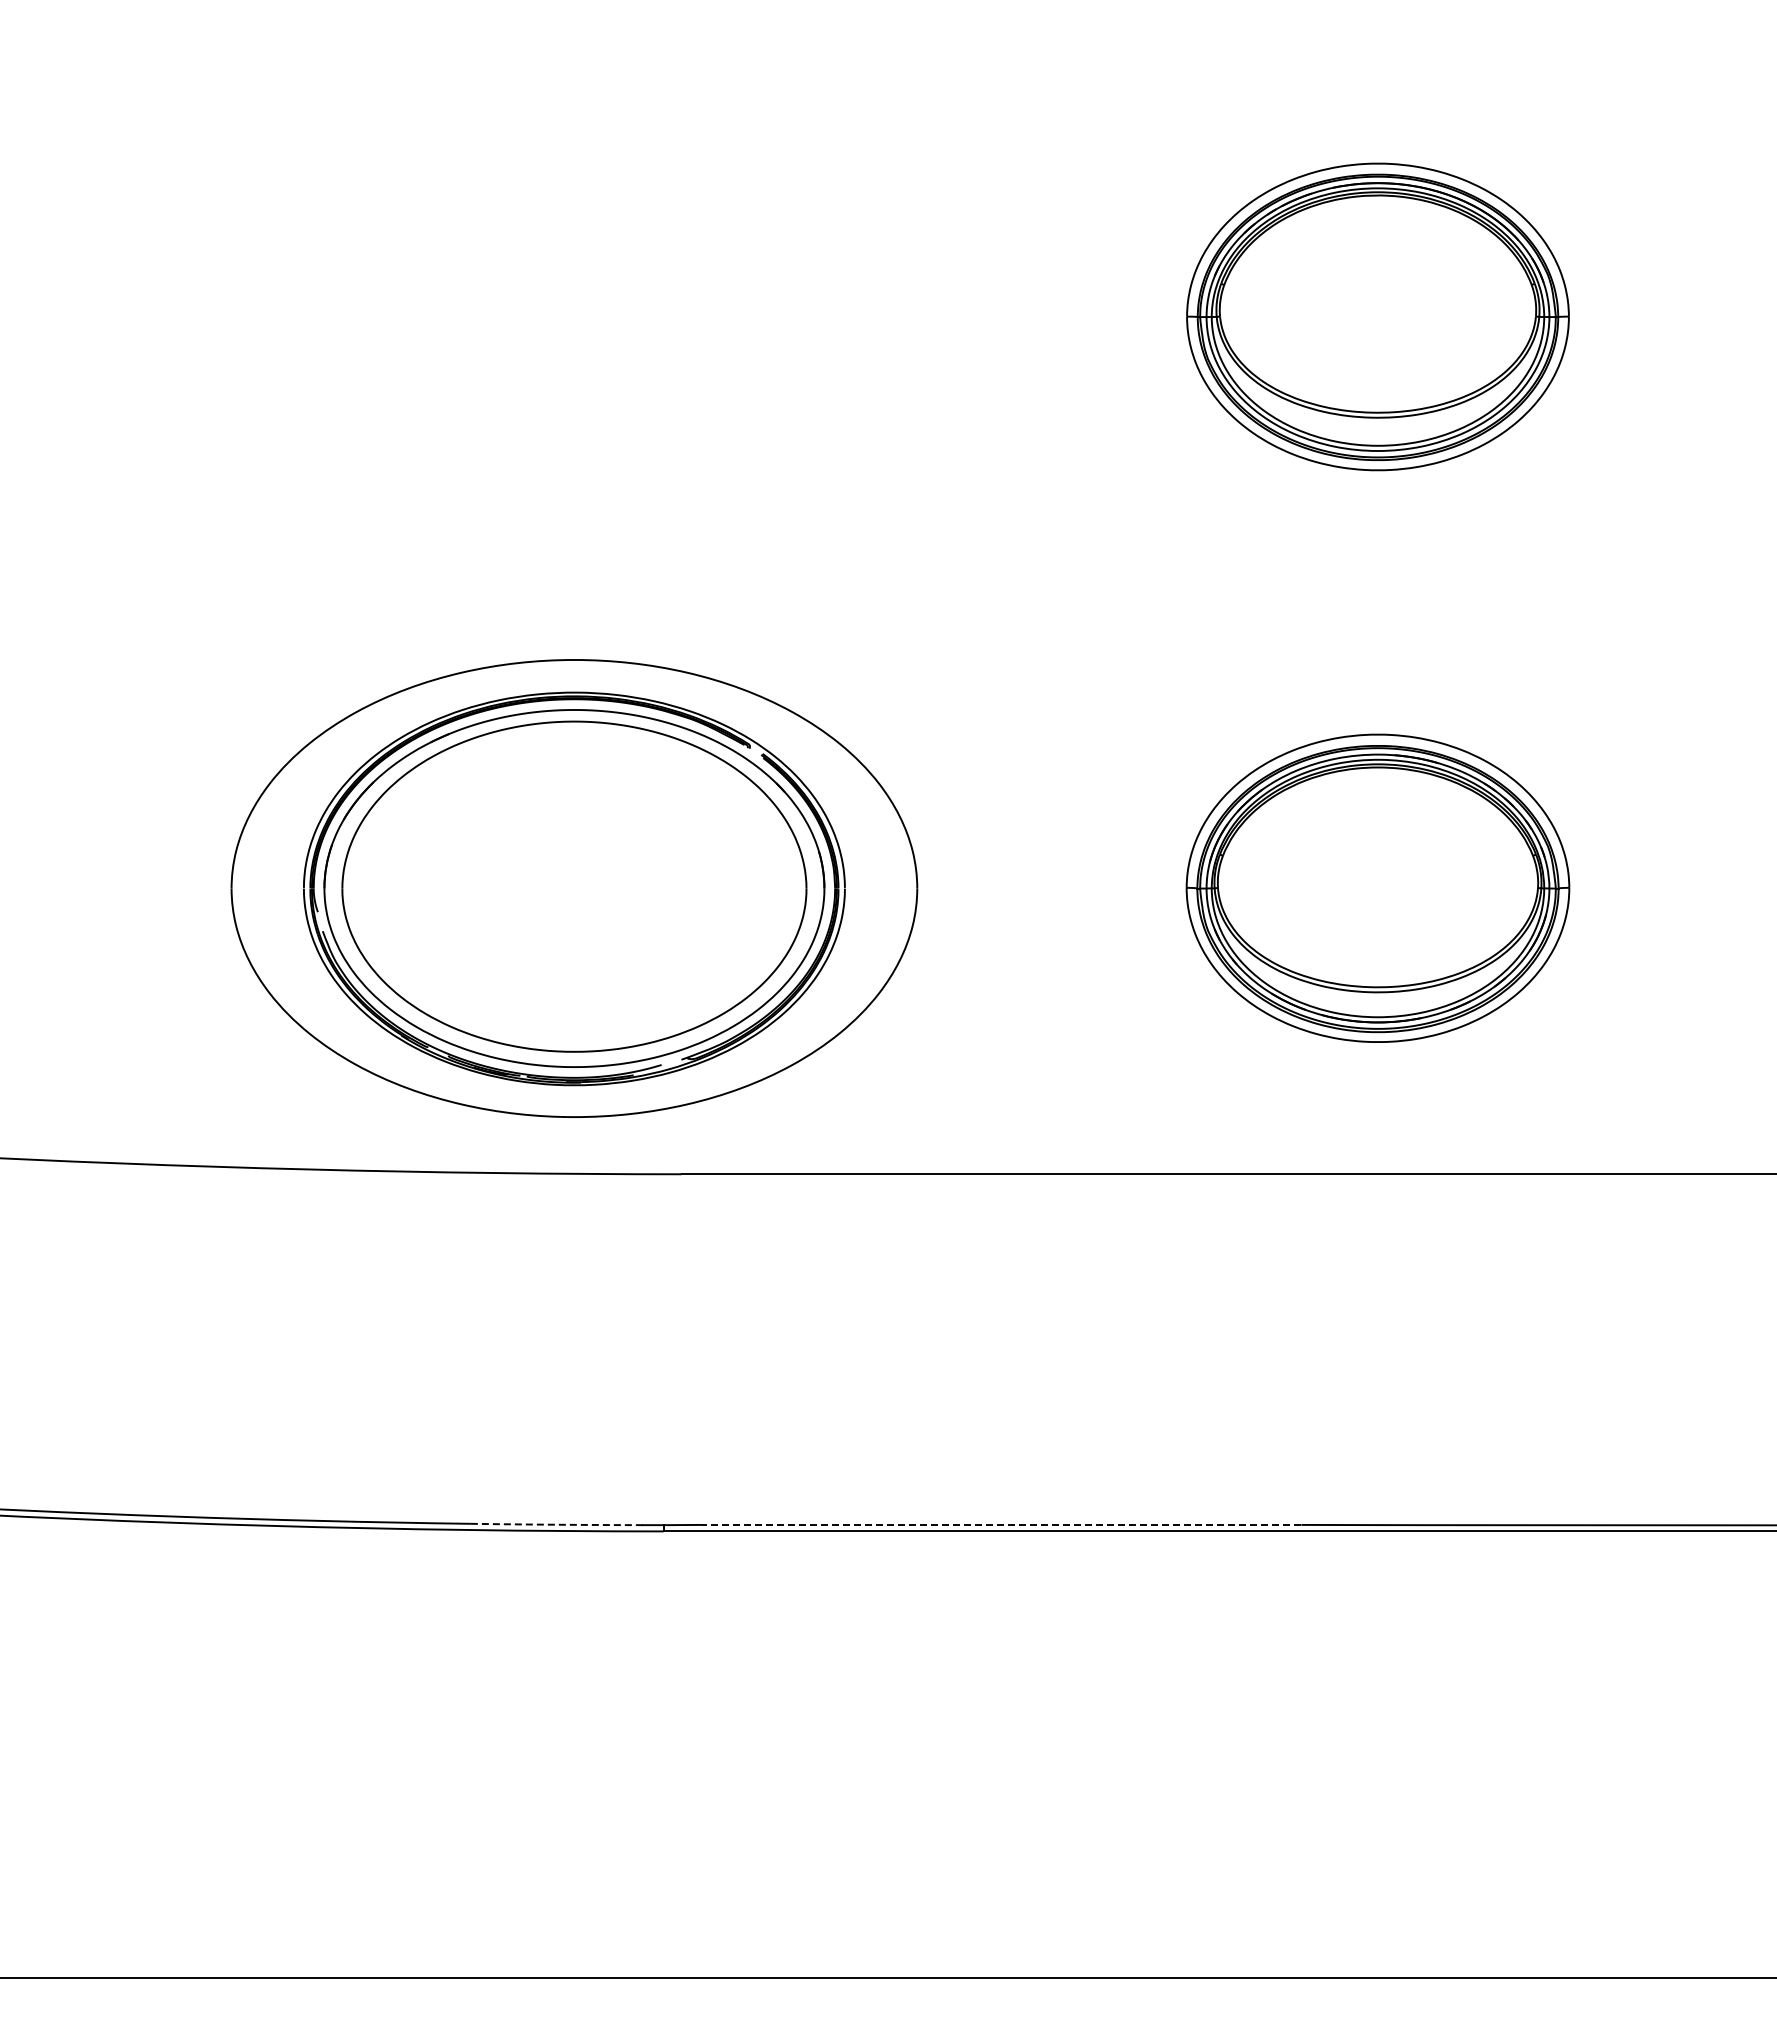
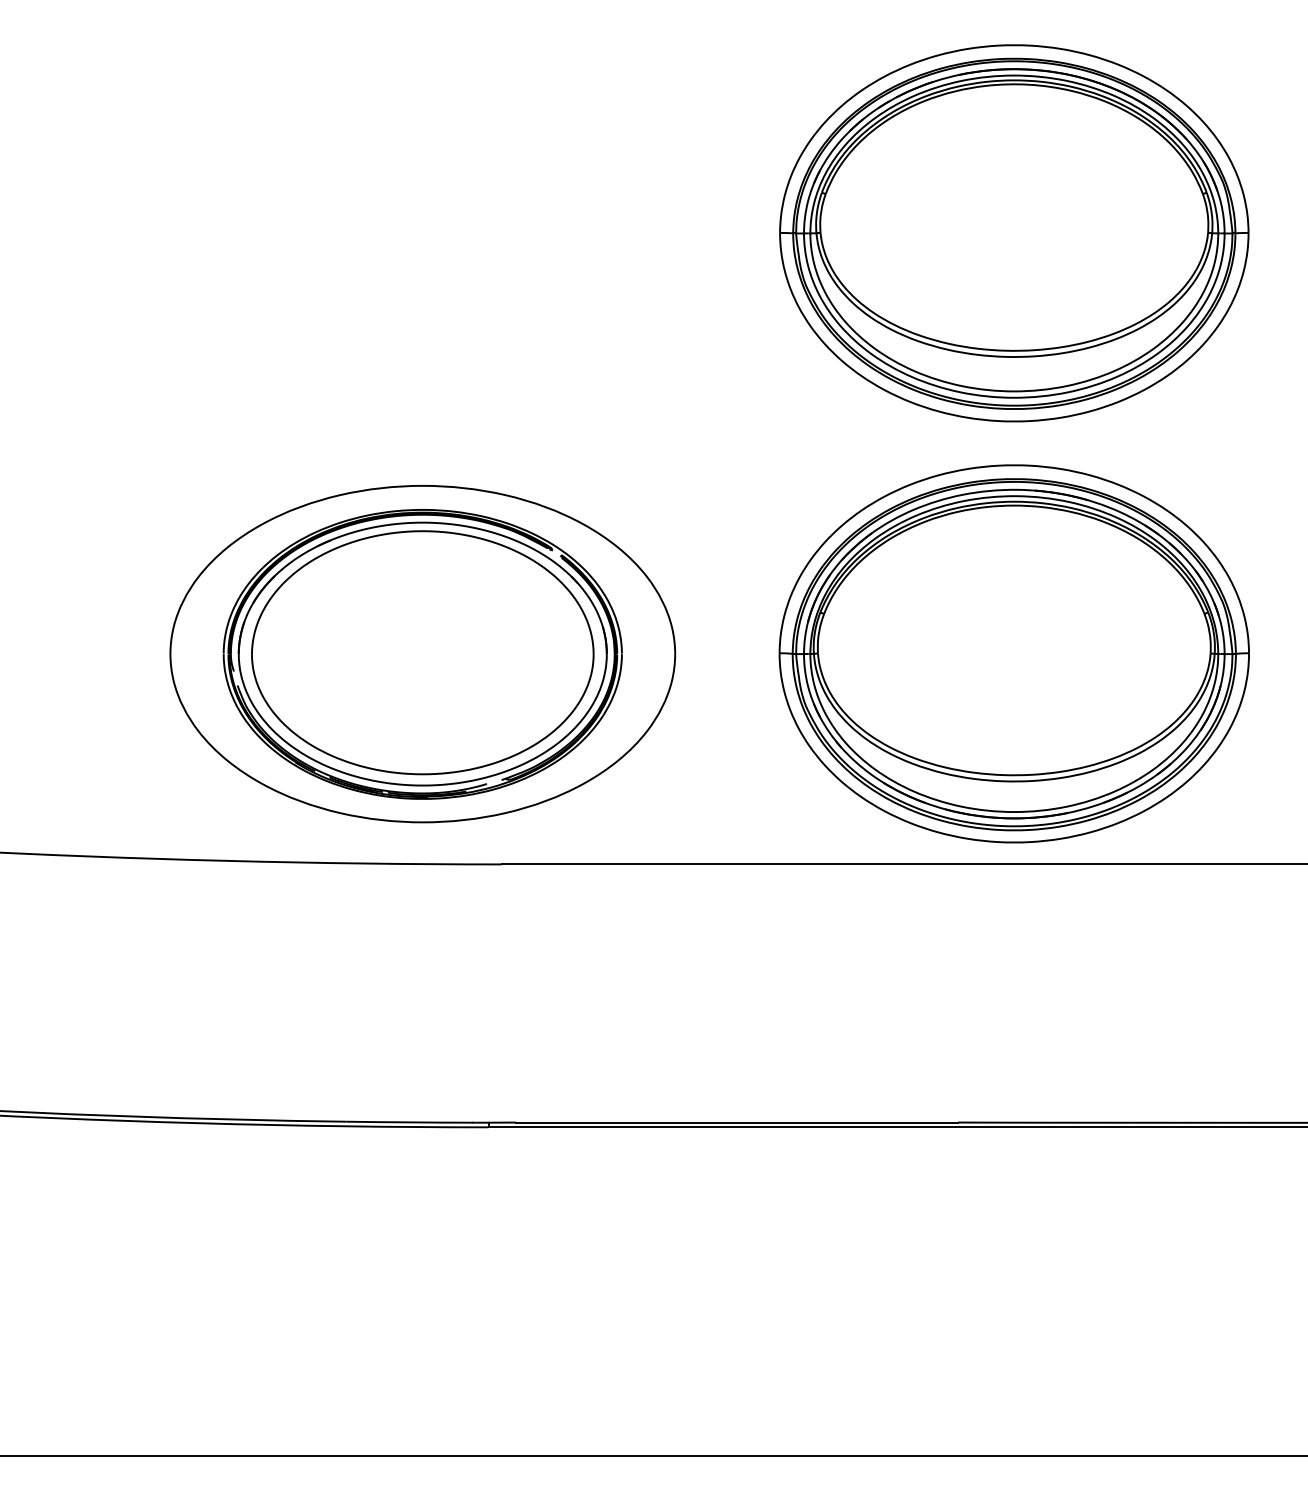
part: (1377, 316) -> (1013, 233), size x1.67
part: (1377, 888) -> (1013, 654), size x1.67
arc: (556, 1524) -> (409, 1122), dashed -> solid
line: (1000, 1524) -> (736, 1122), dashed -> solid

